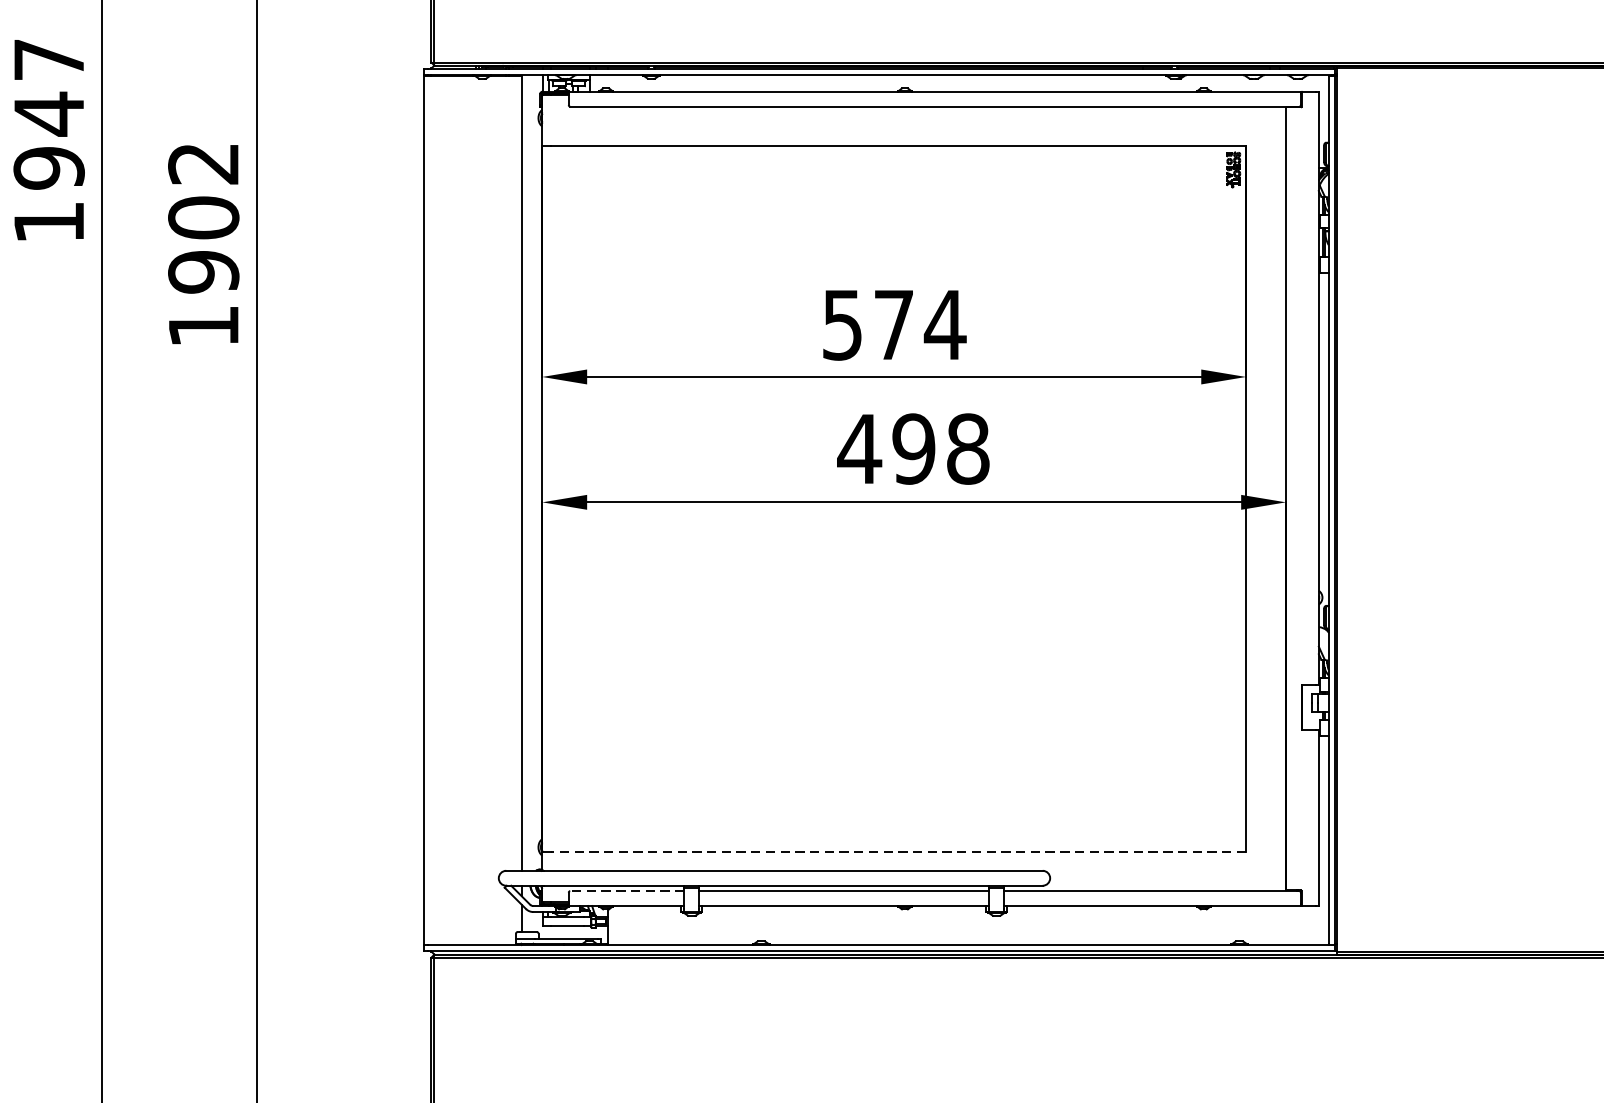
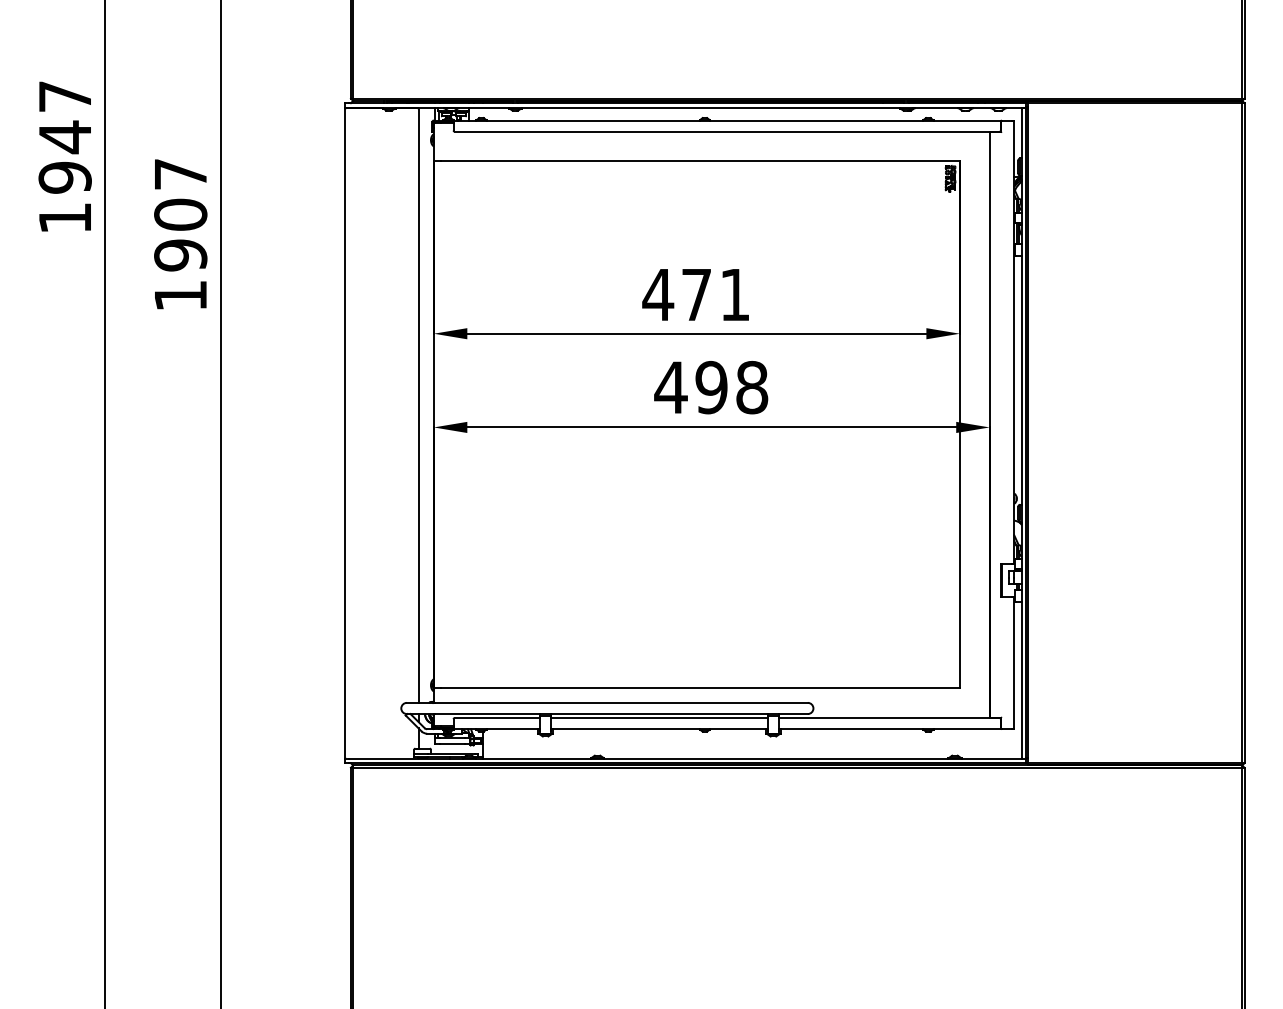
text: (203, 163) -> (180, 174), 1902 -> 1907
text: (893, 325) -> (696, 295), 574 -> 471
line: (899, 851) -> (700, 688), dashed -> solid
line: (627, 891) -> (497, 718), dashed -> solid

